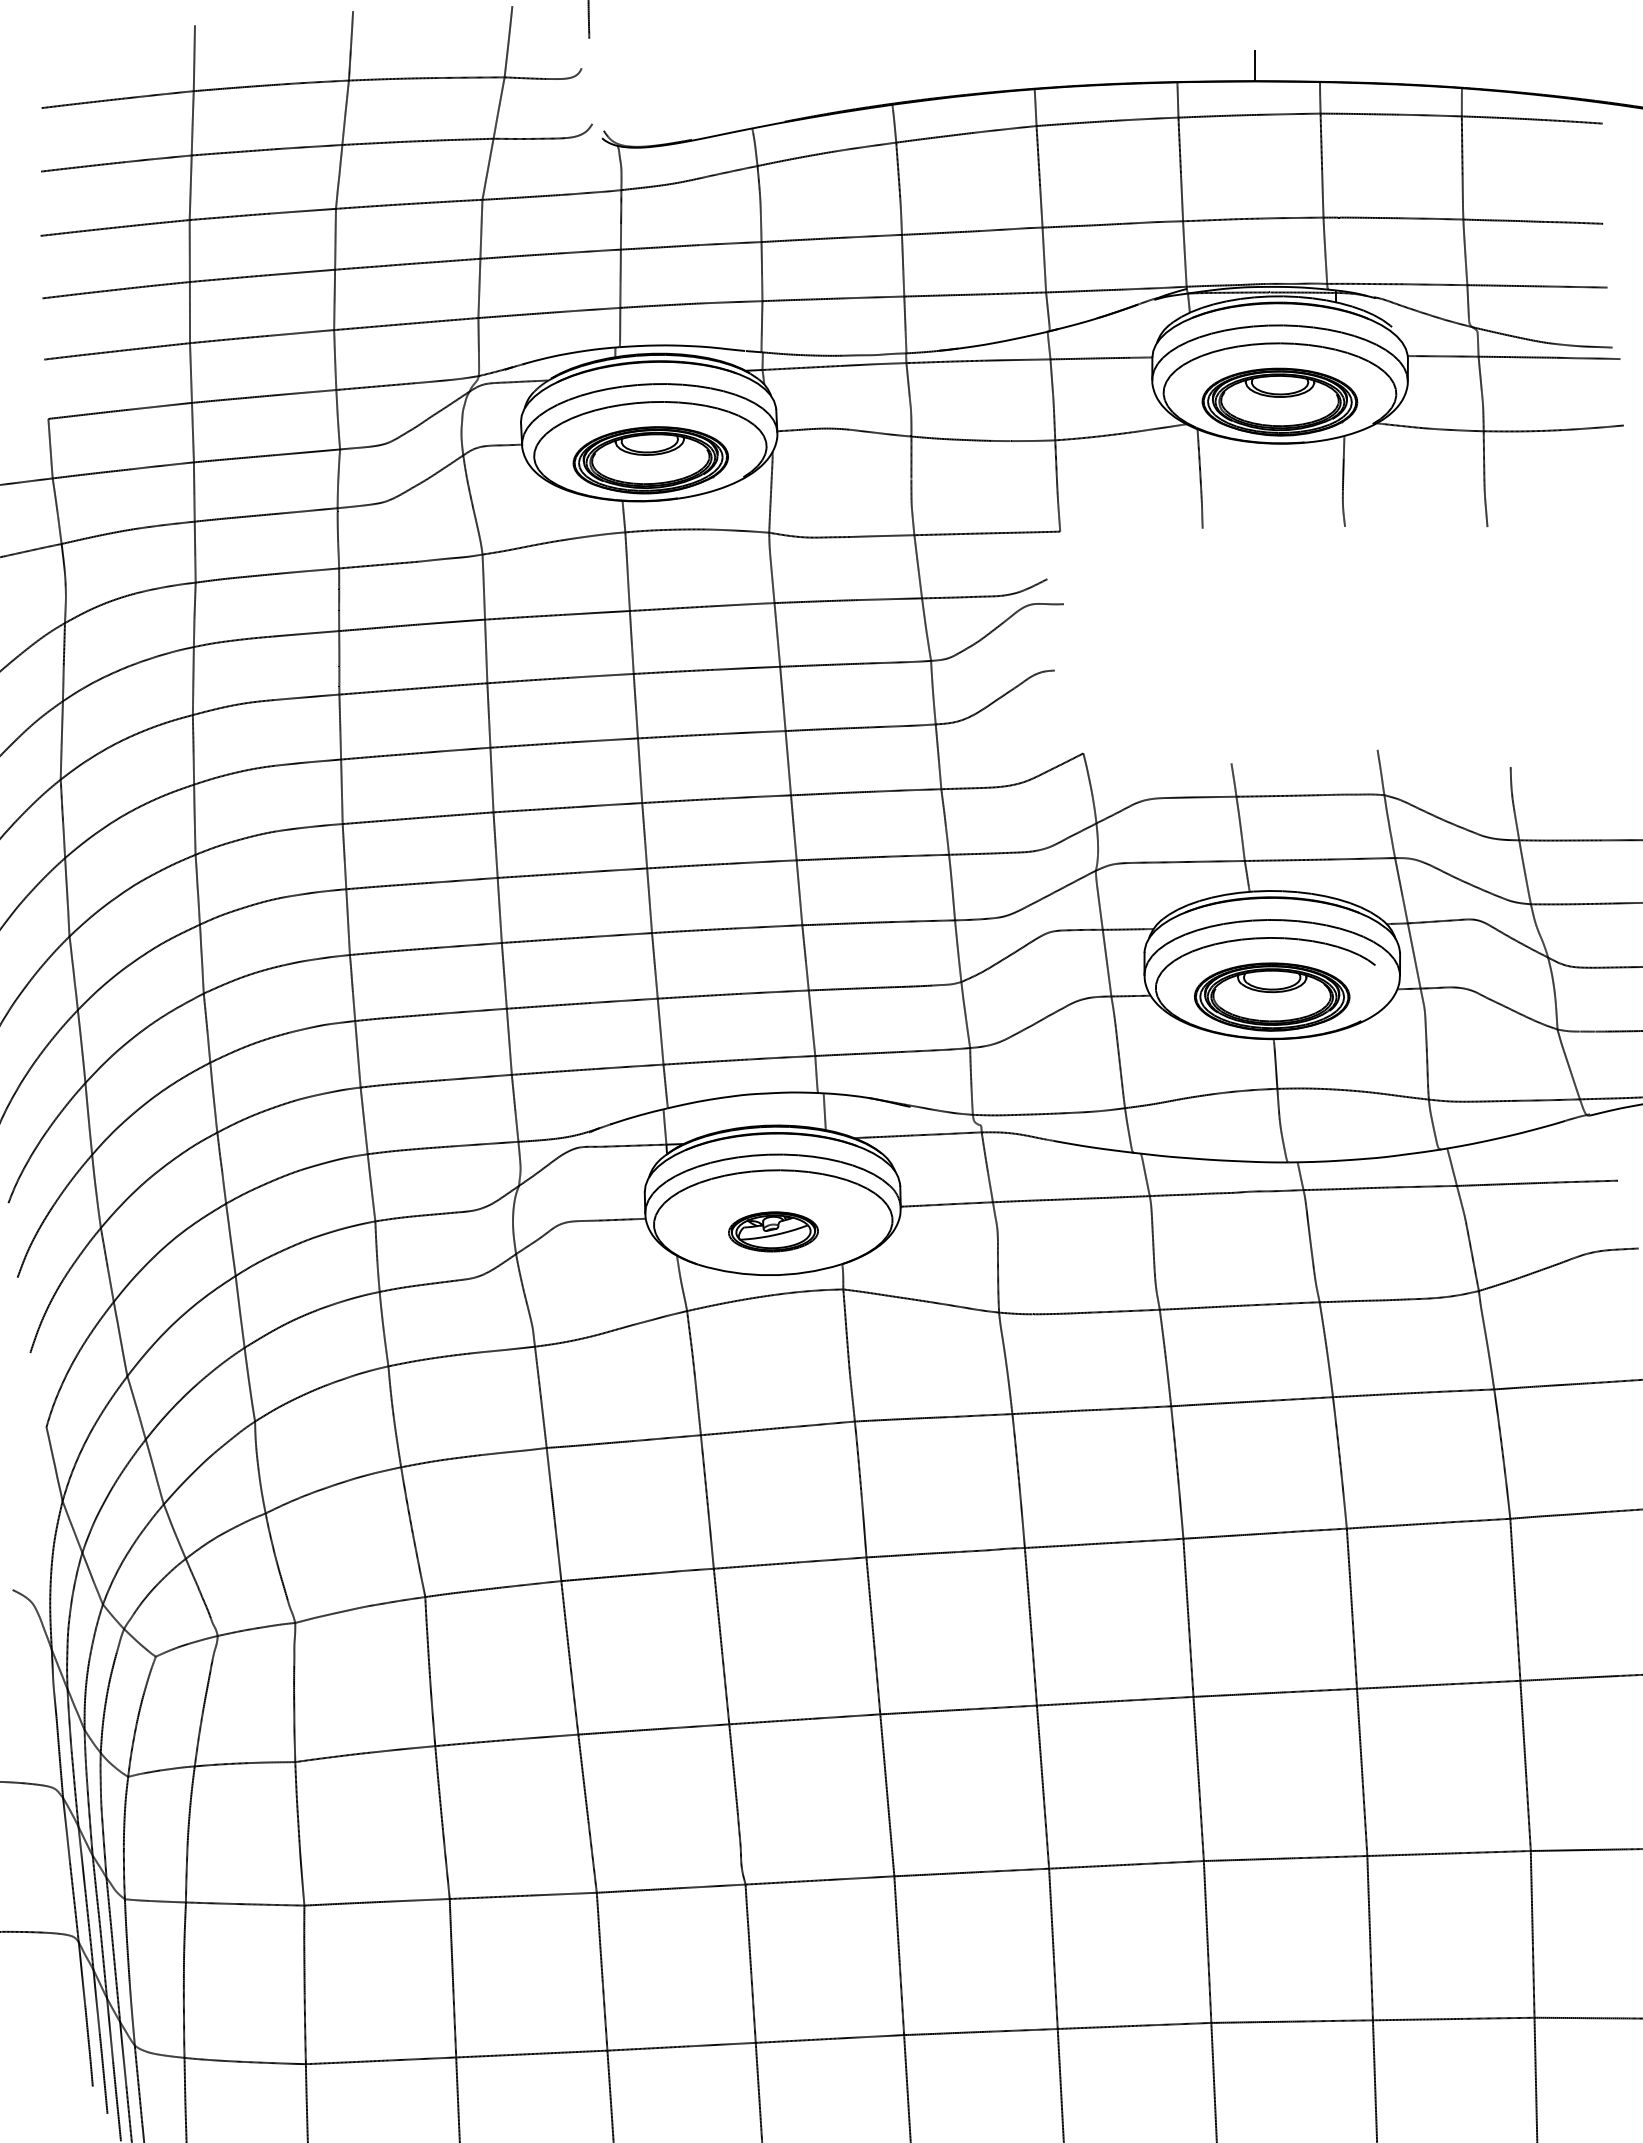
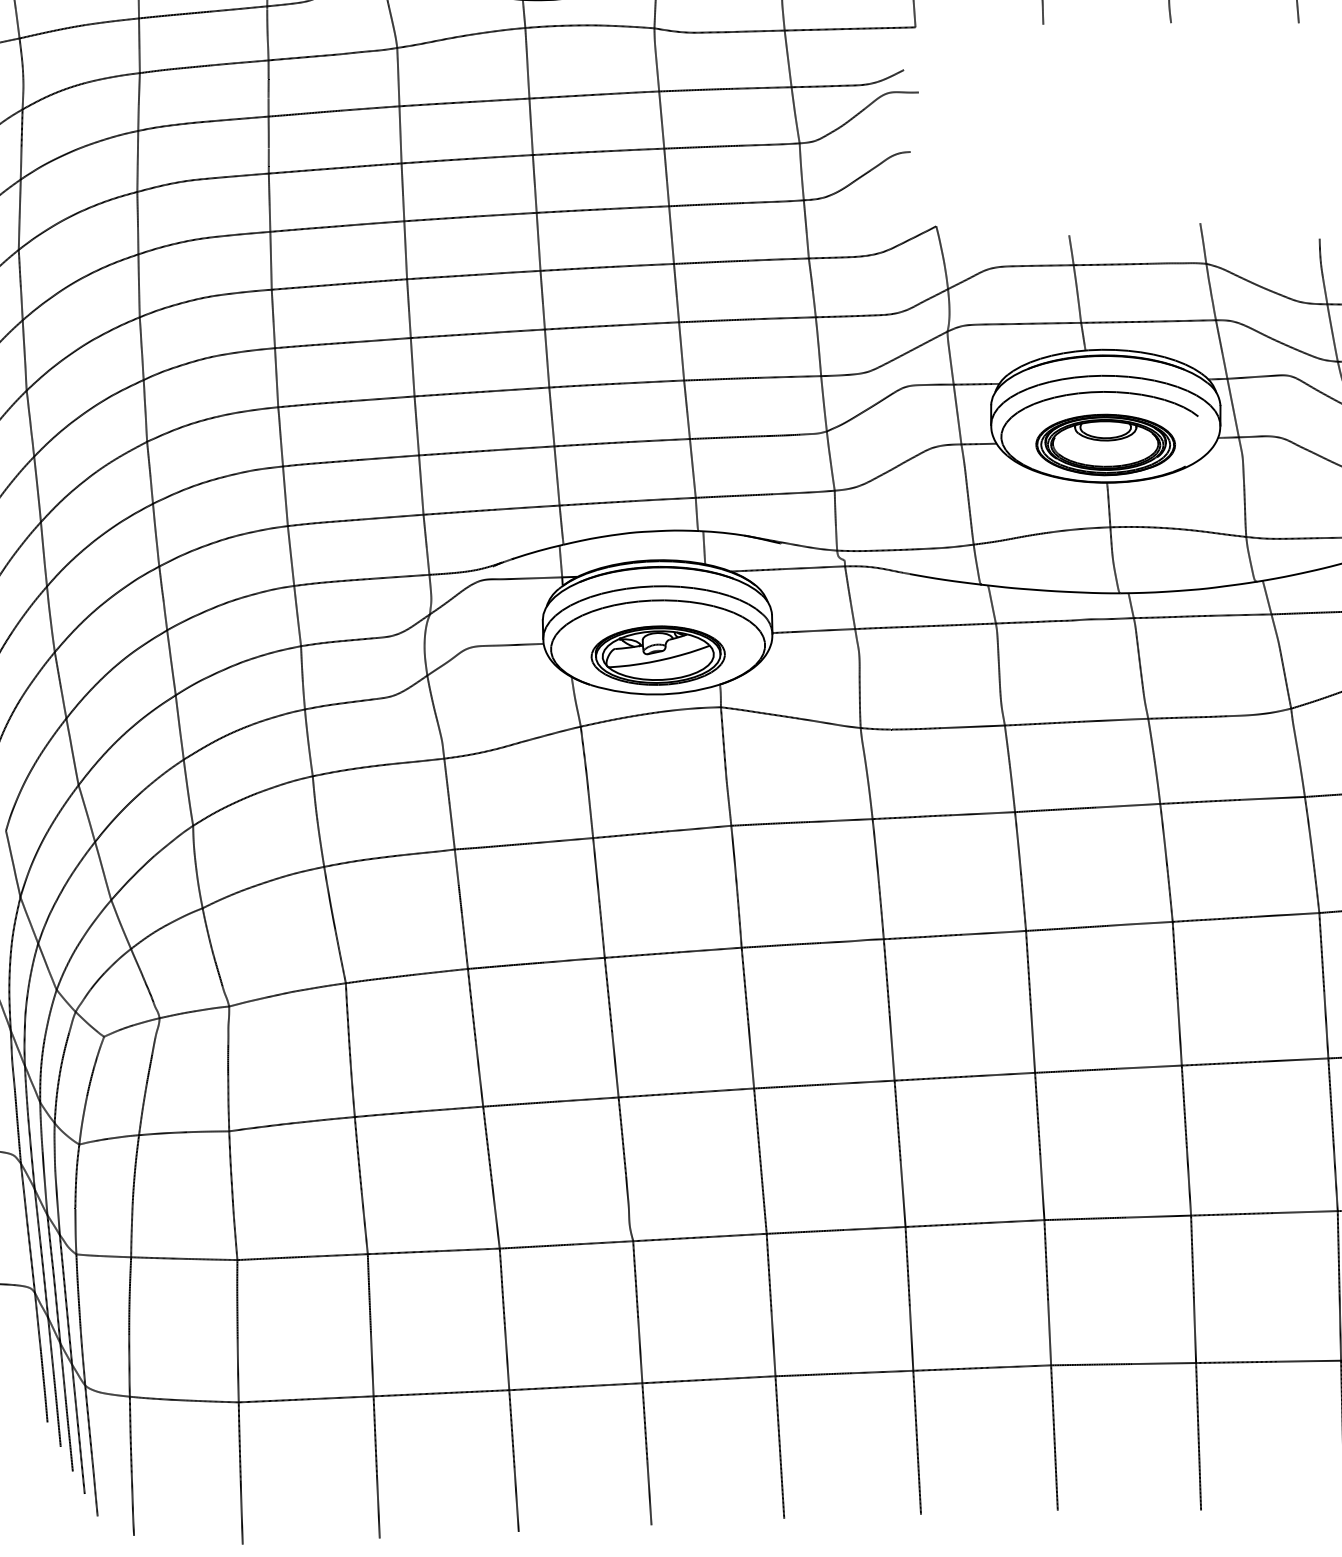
part: (773, 1231) -> (658, 655), size x1.67

